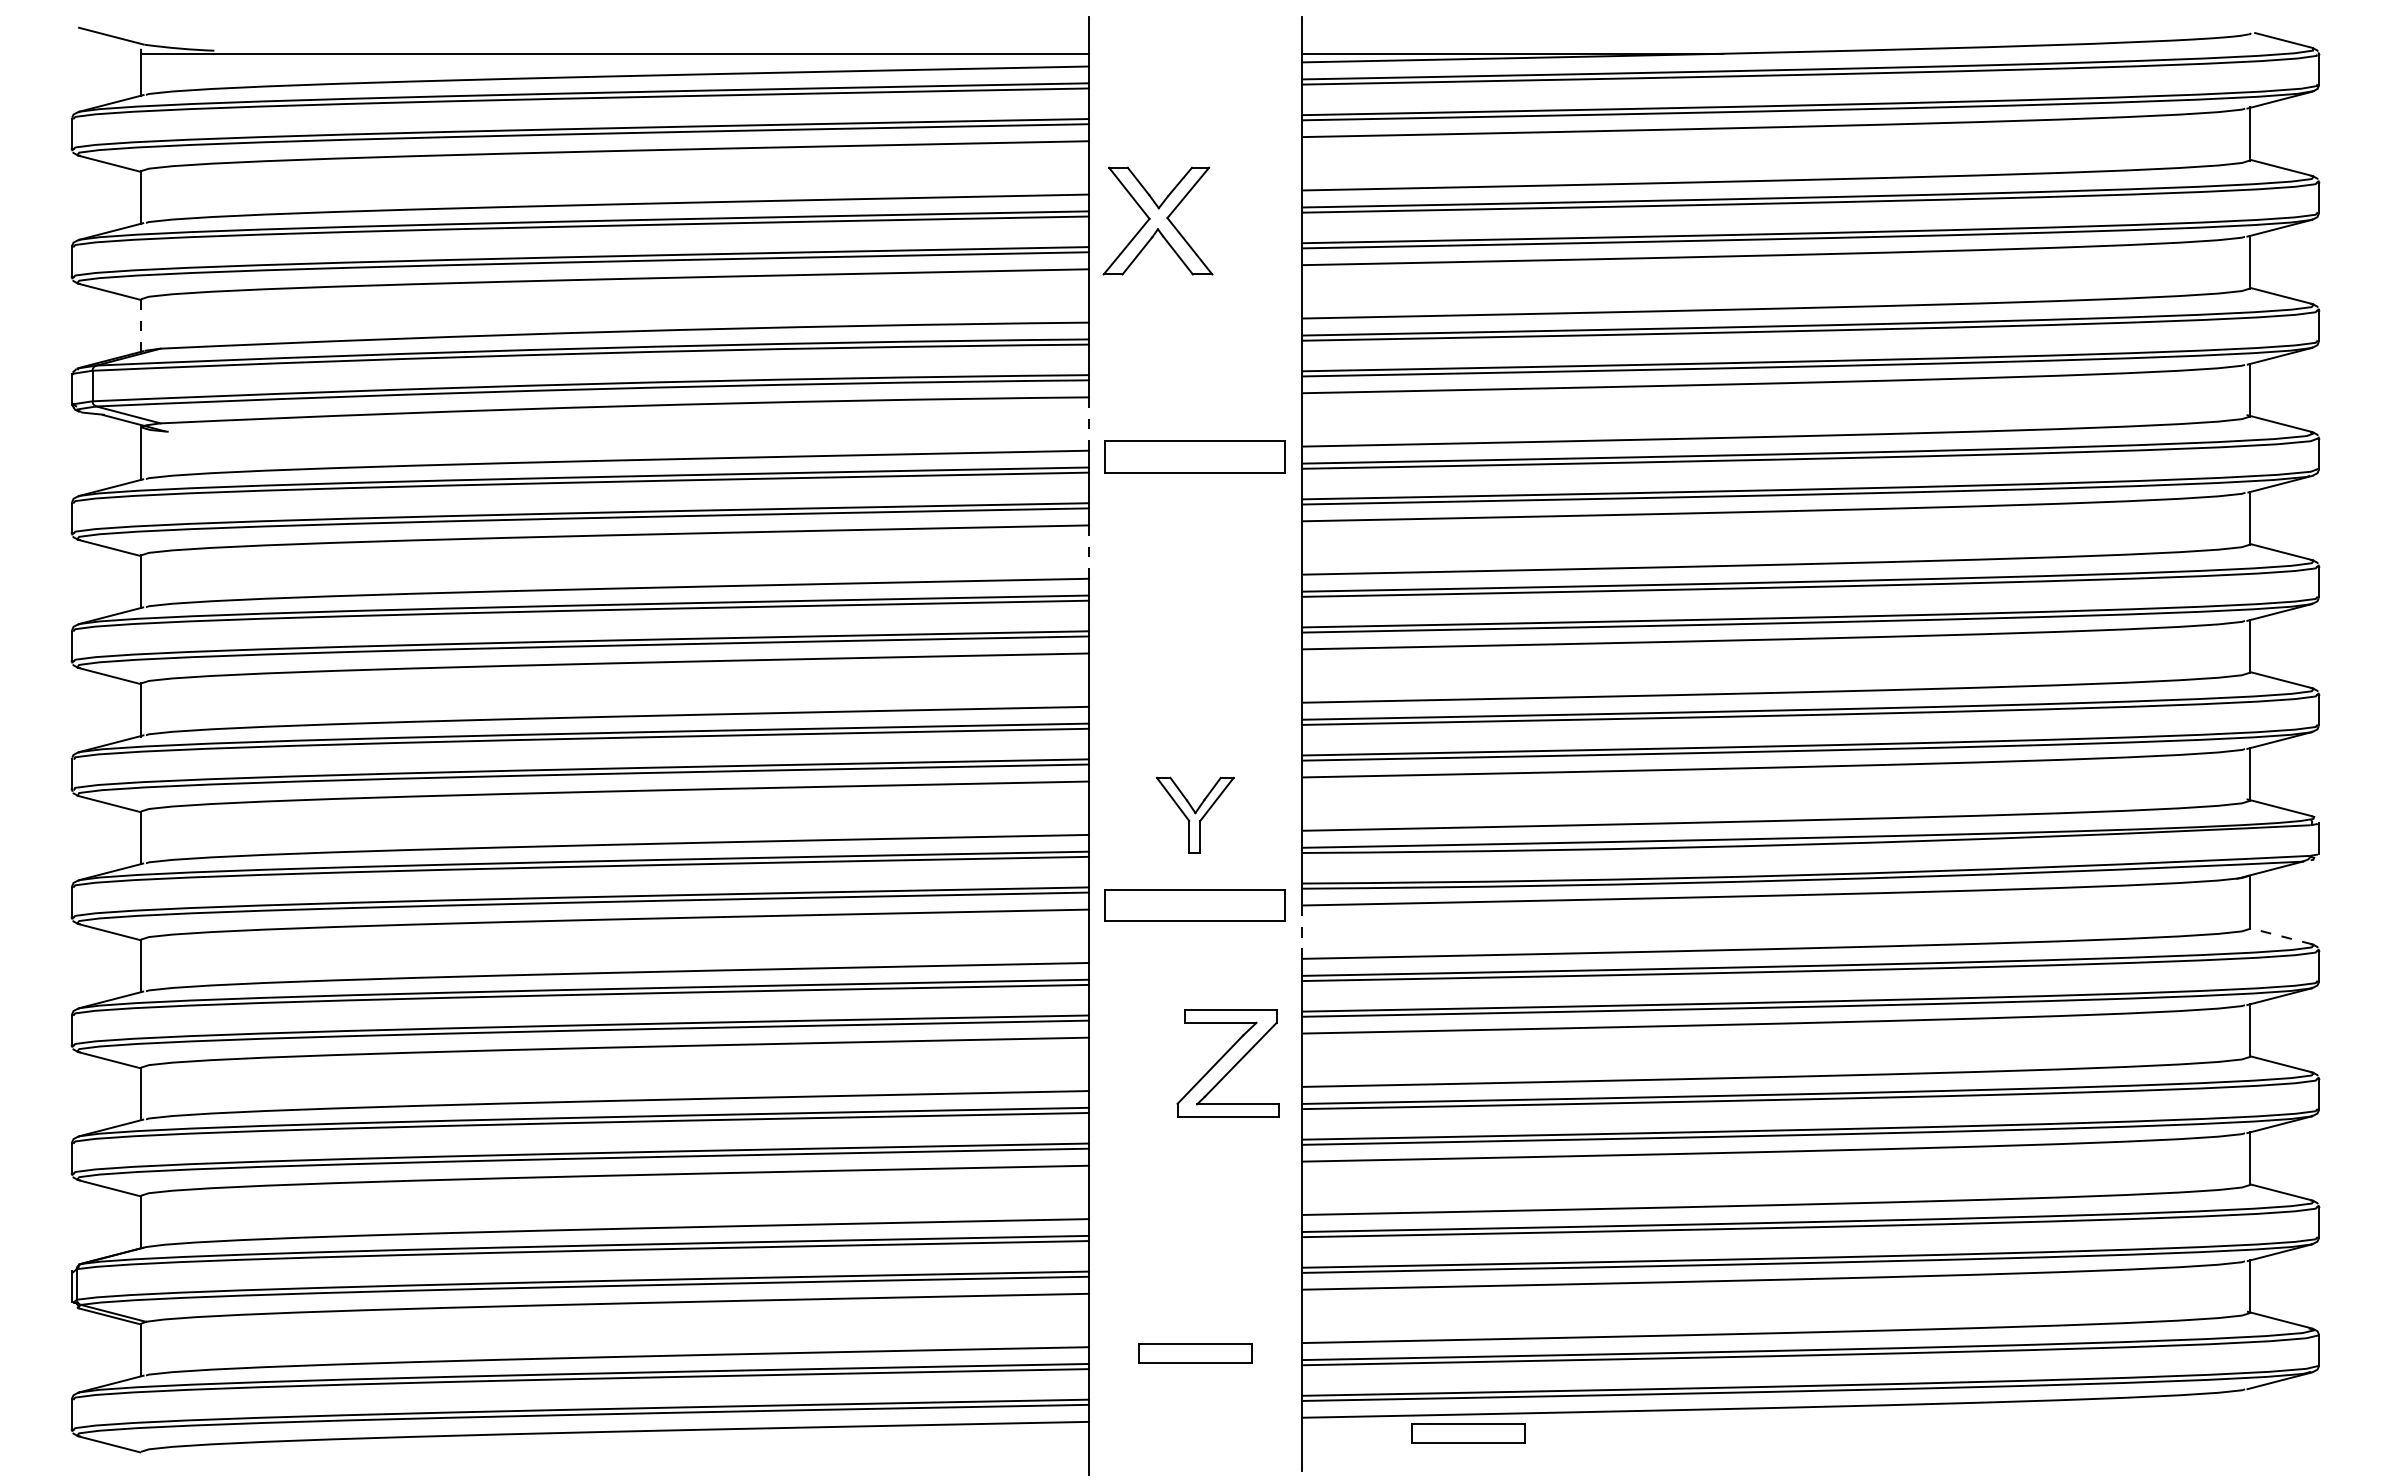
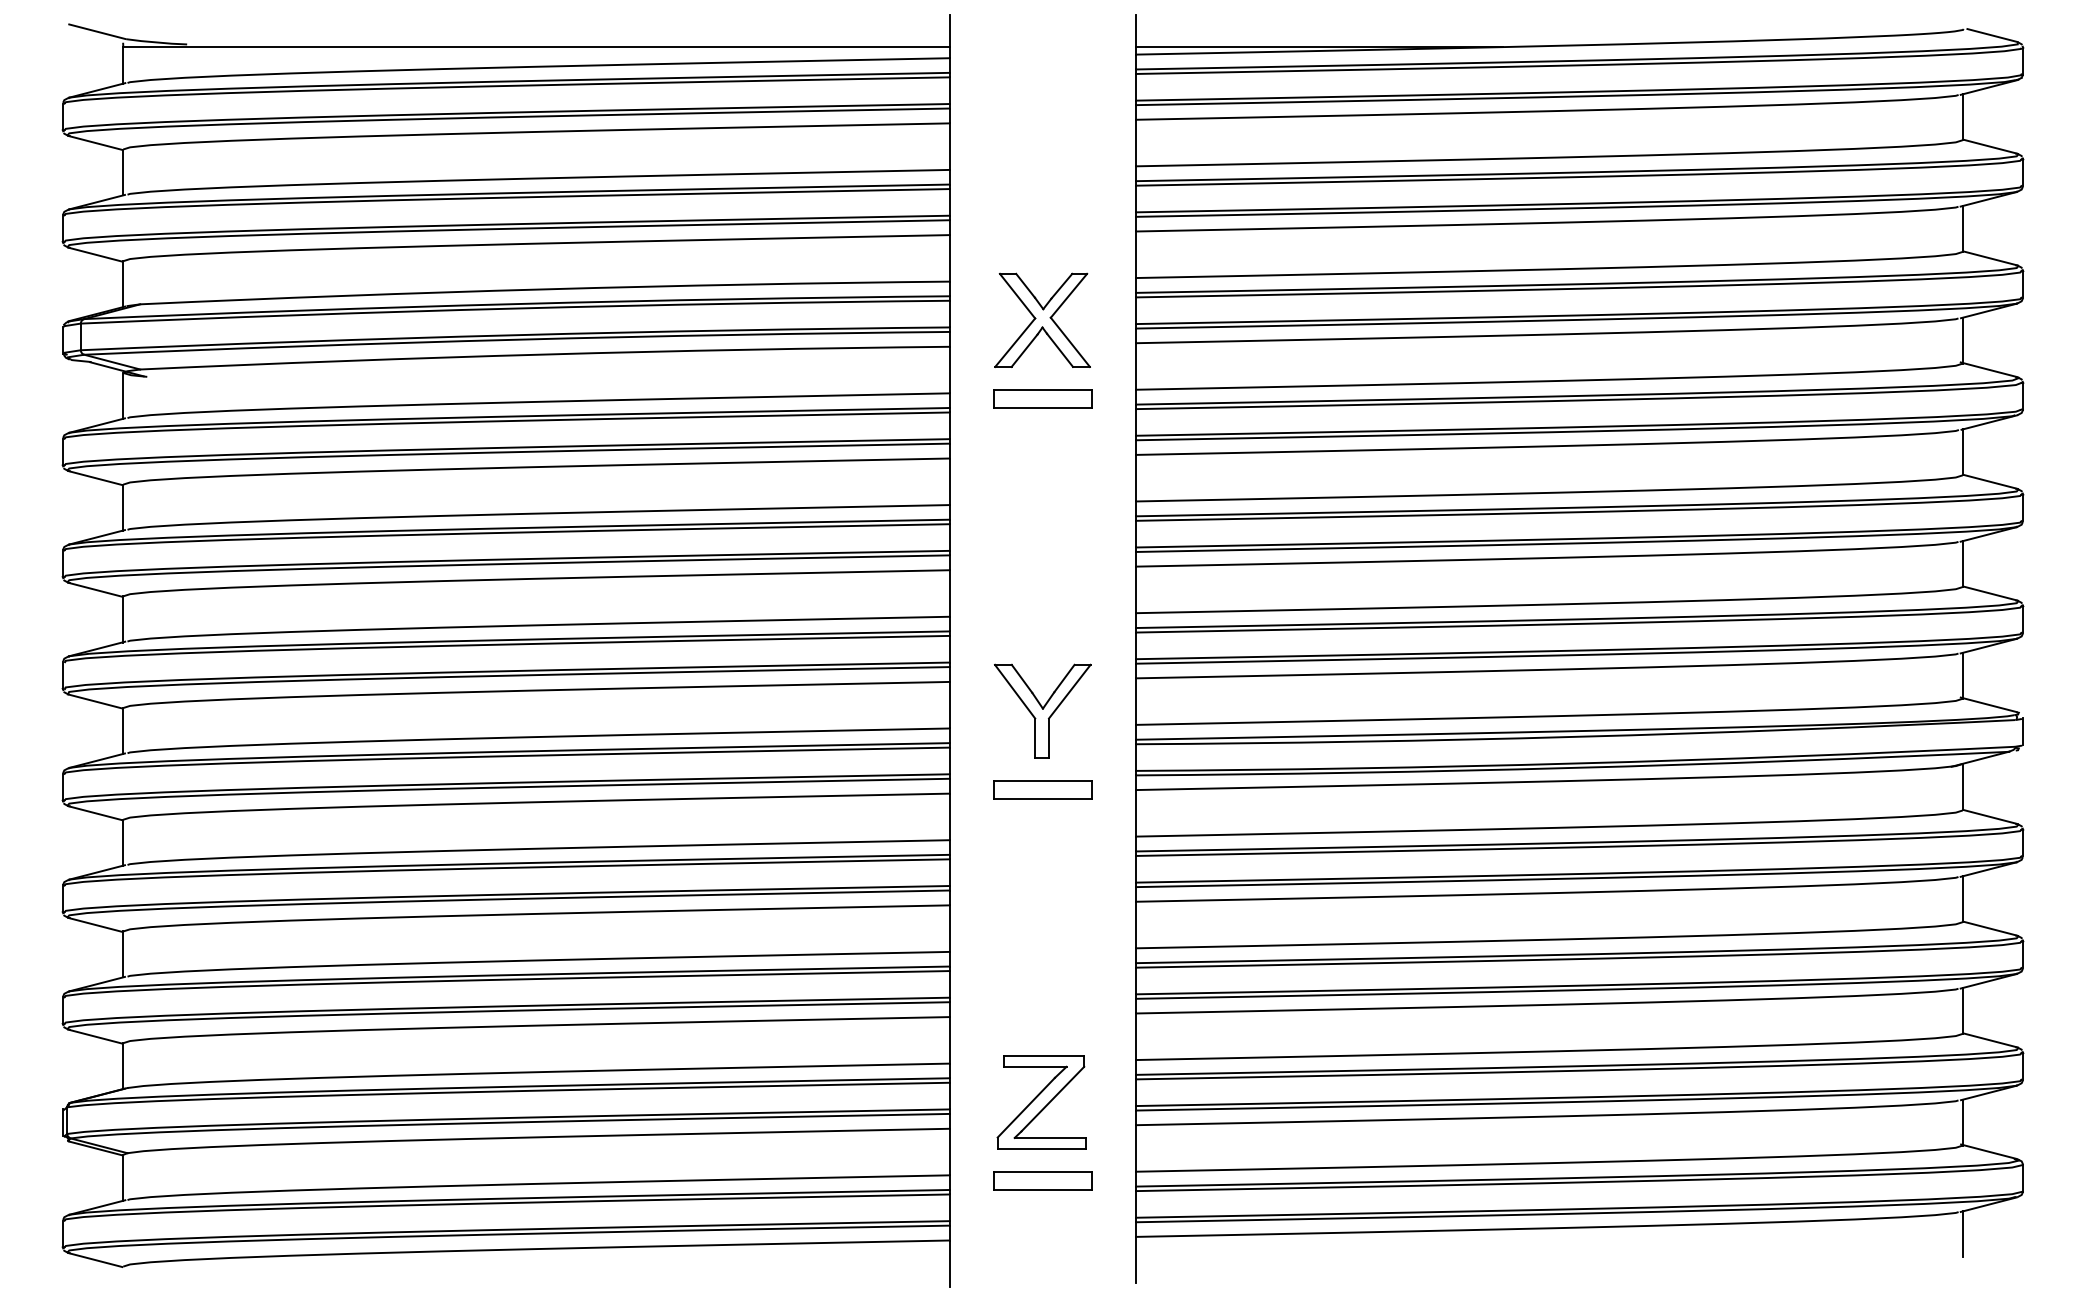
part: (1157, 220) -> (1042, 319), moved
line: (141, 325) -> (123, 284), dashed -> solid
line: (1088, 424) -> (949, 370), dashed -> solid
part: (1195, 456) -> (1043, 398), size x0.62
line: (1088, 552) -> (949, 482), dashed -> solid
part: (1195, 814) -> (1043, 710), size x1.43
part: (1195, 904) -> (1043, 789), size x0.62
line: (1302, 932) -> (1136, 813), dashed -> solid
line: (2280, 936) -> (1989, 817), dashed -> solid
part: (1227, 1063) -> (1041, 1102), moved
line: (2249, 1414) -> (1962, 1234), added
part: (1468, 1433) -> (1281, 1250), removed

